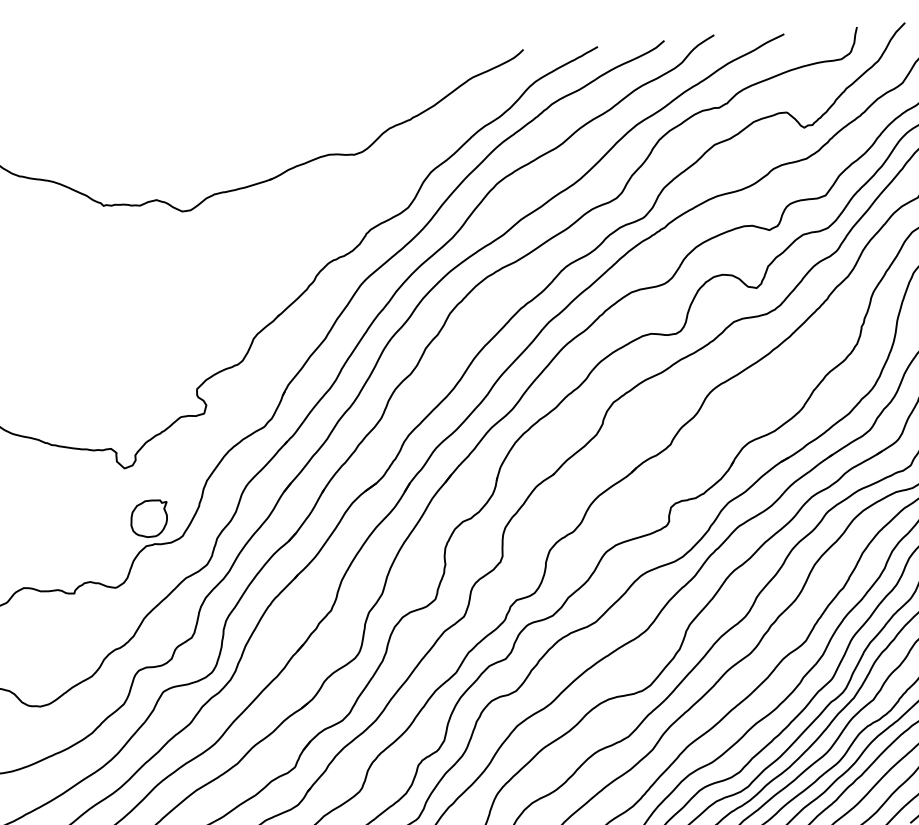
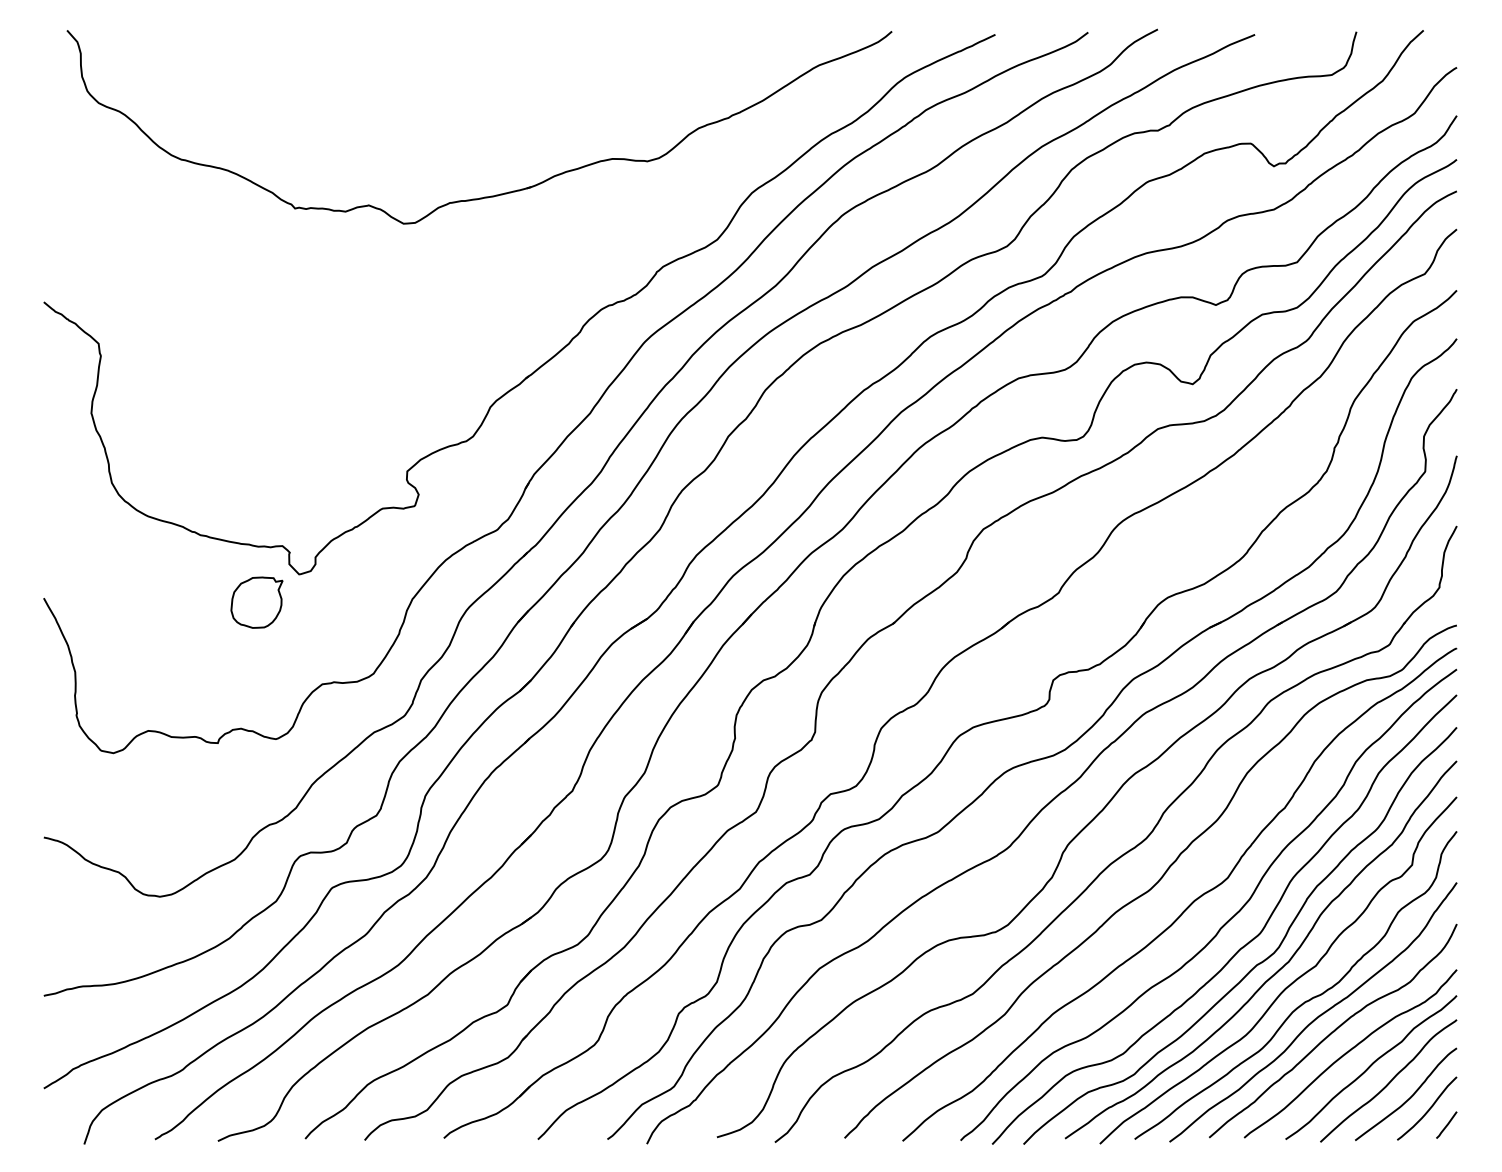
part: (149, 518) -> (256, 602), moved

